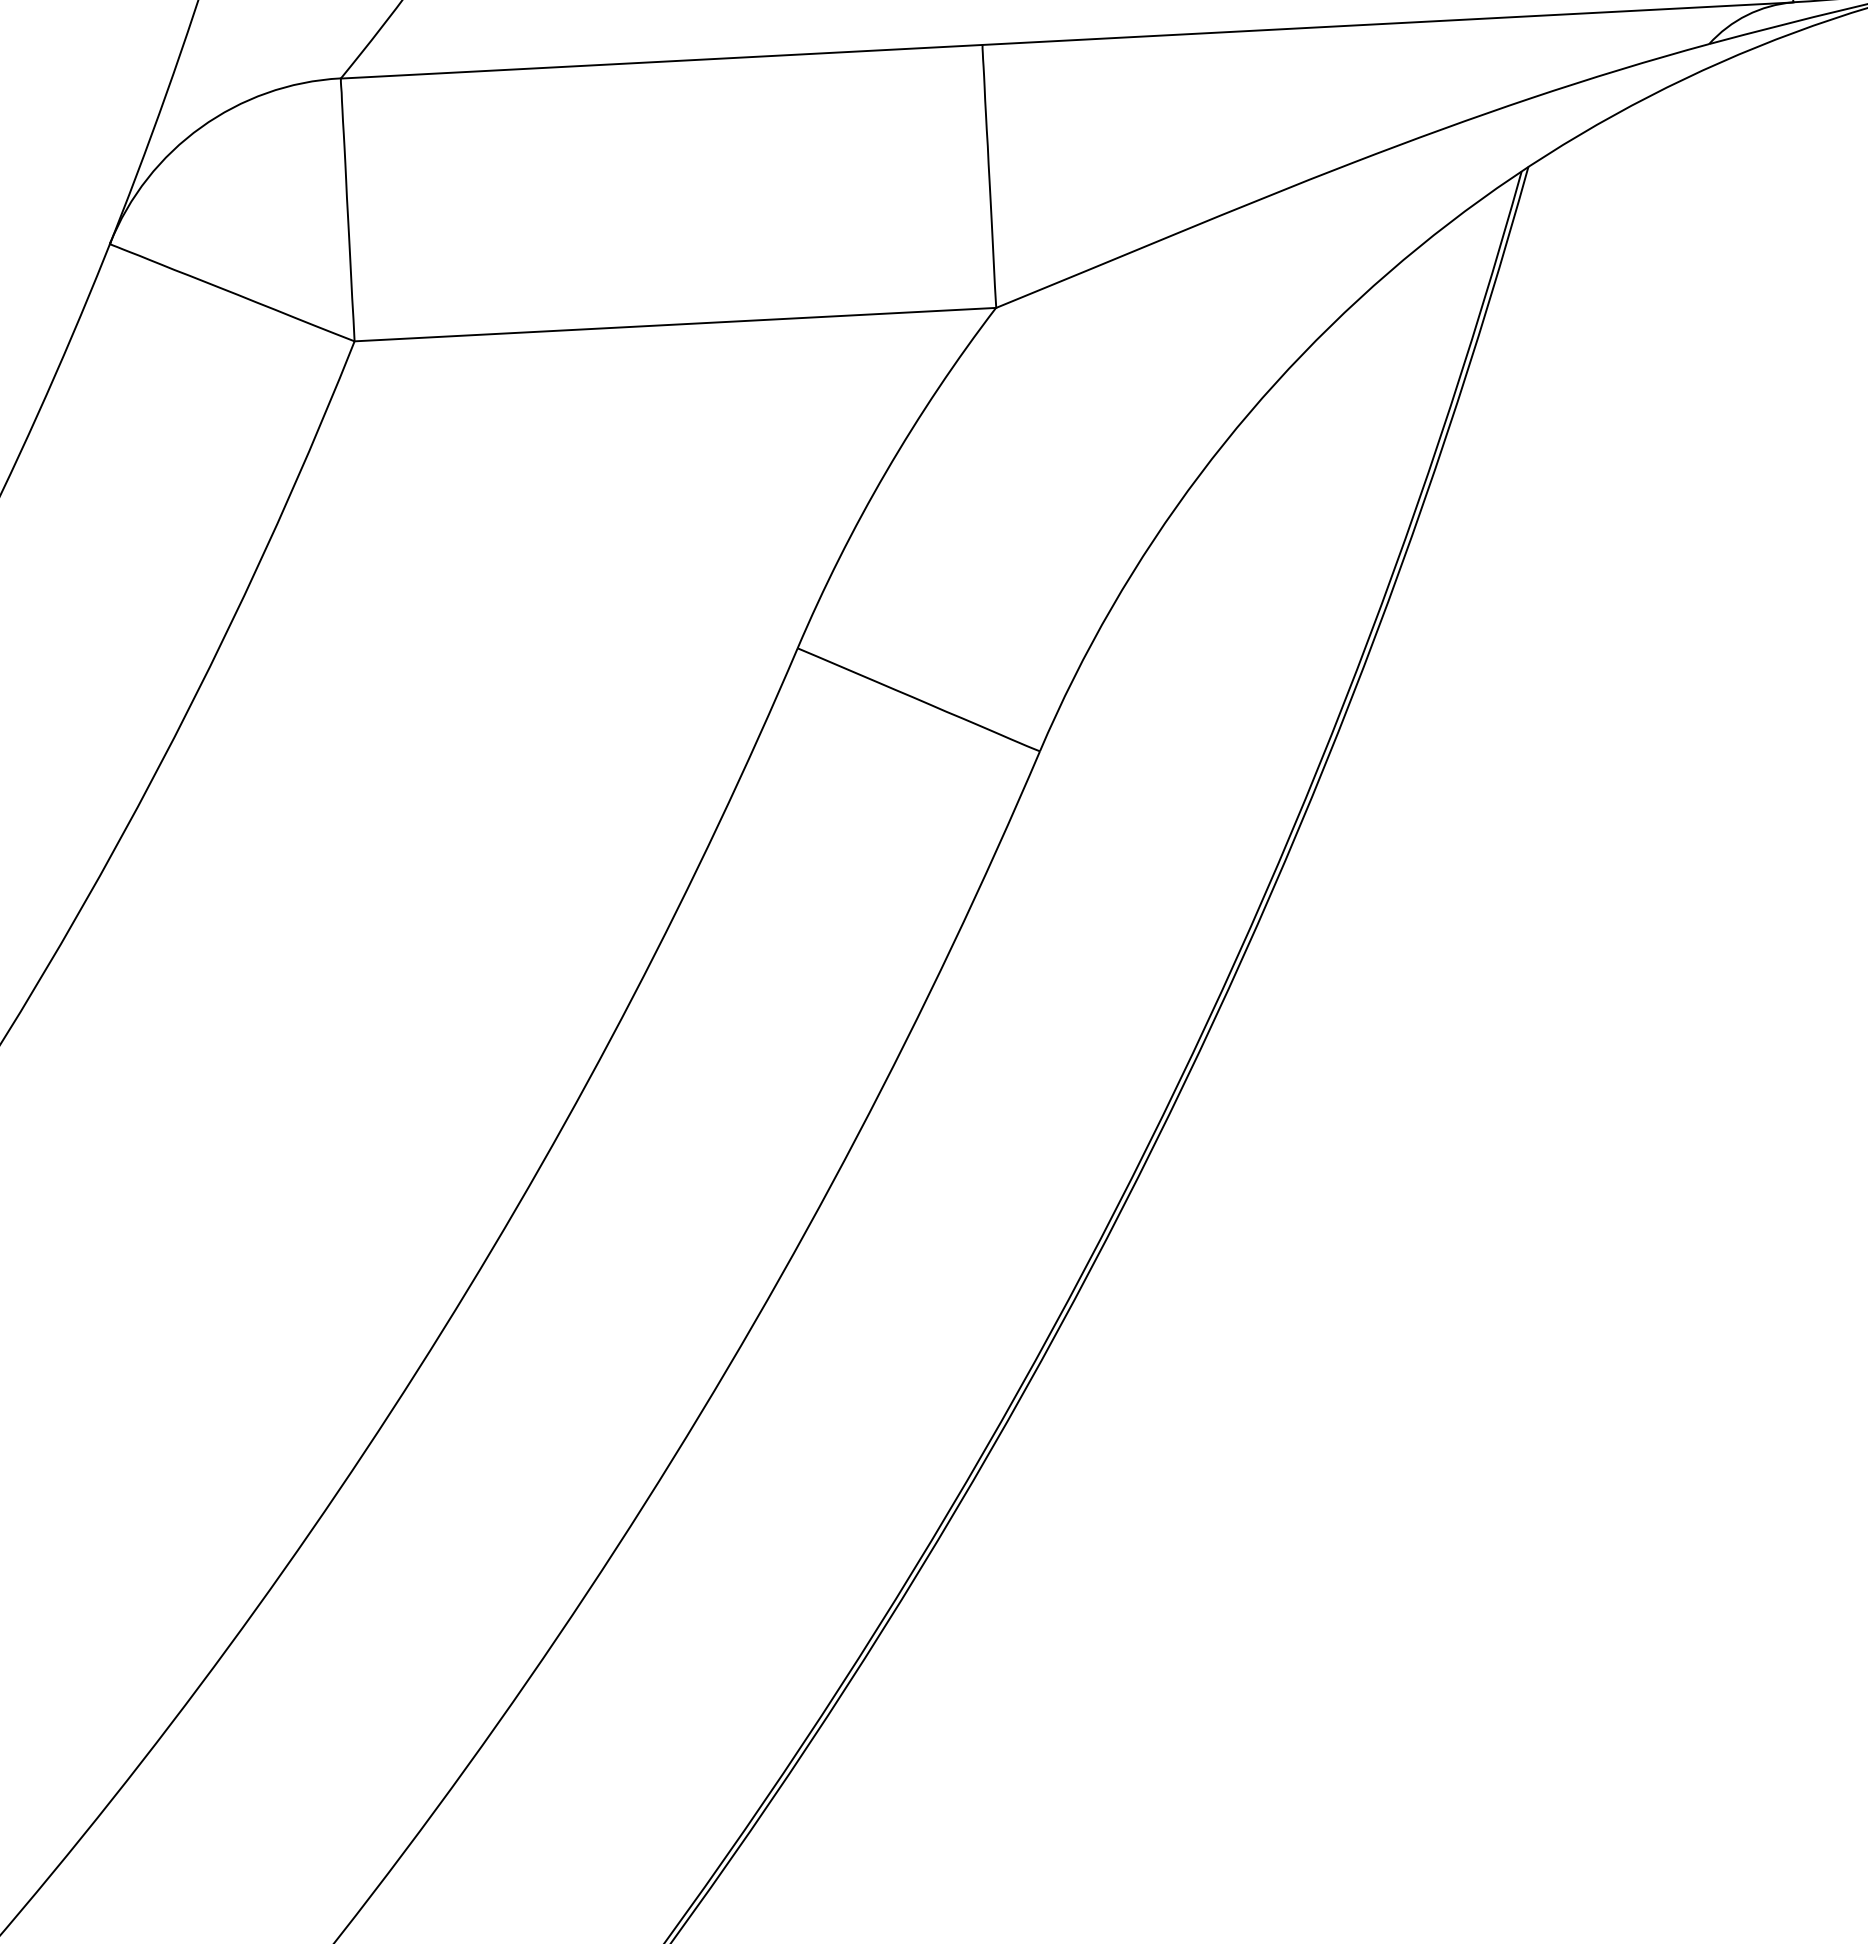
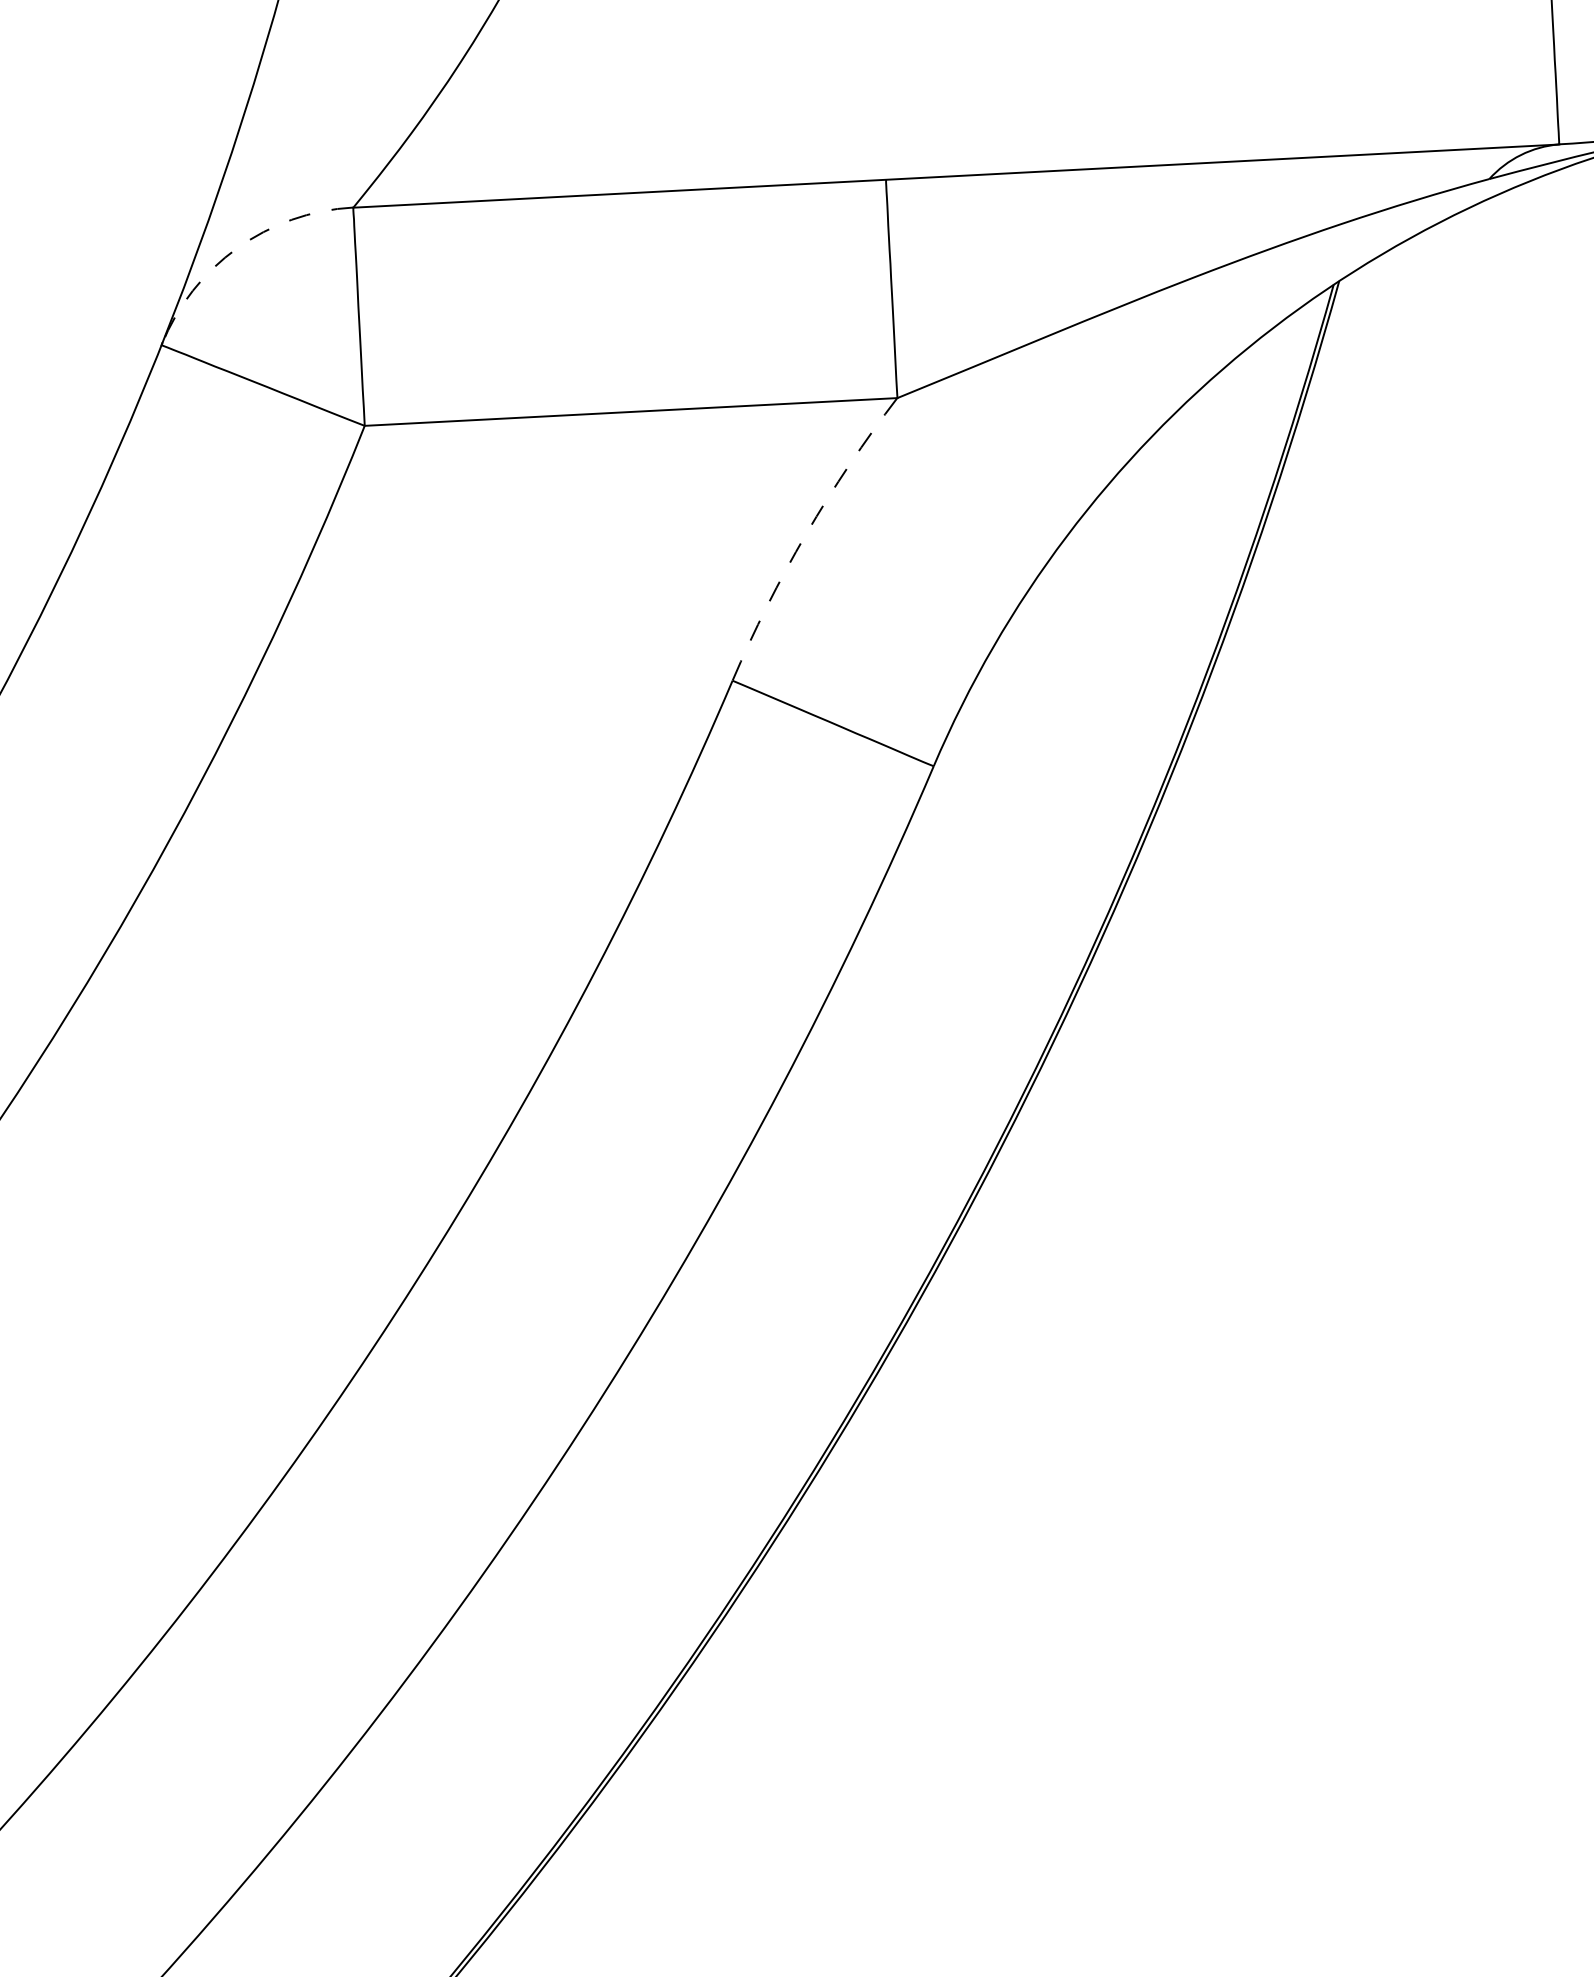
arc: (201, 127) -> (237, 248), solid -> dashed
arc: (886, 472) -> (806, 534), solid -> dashed

